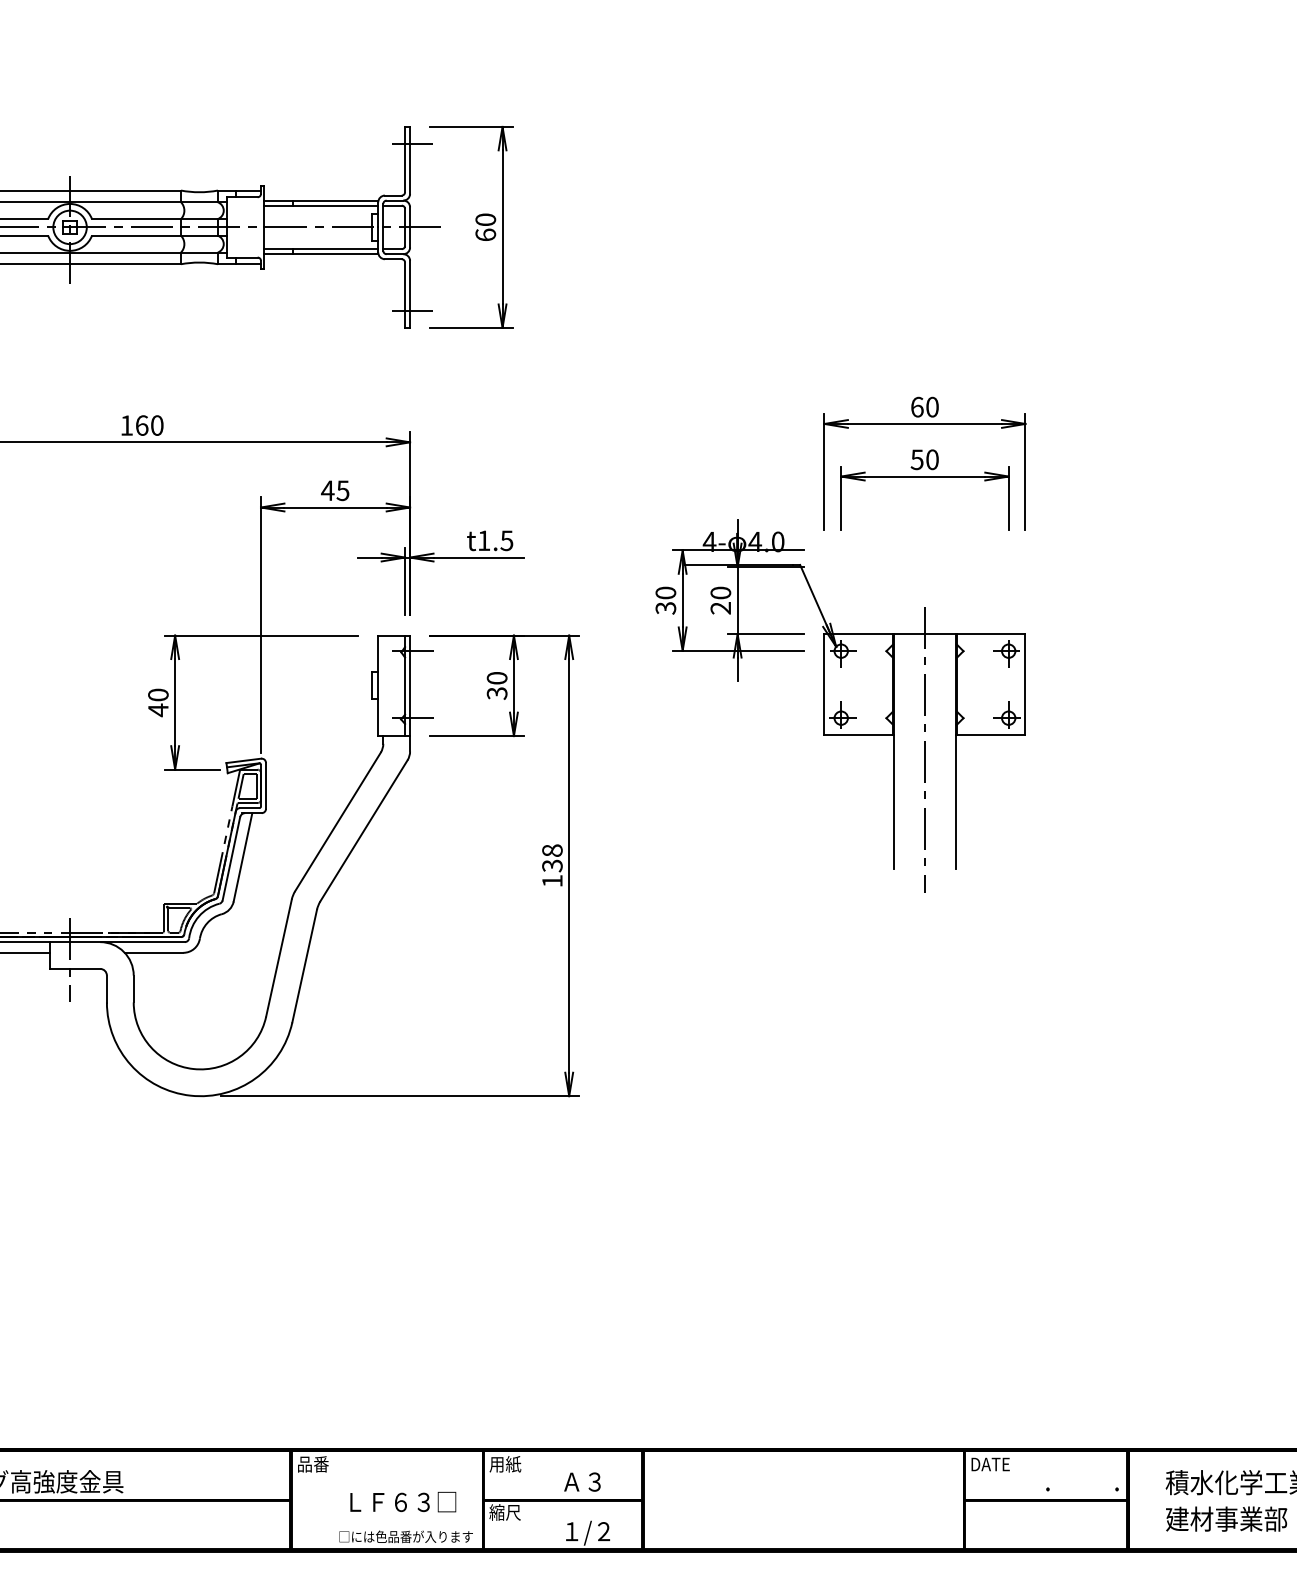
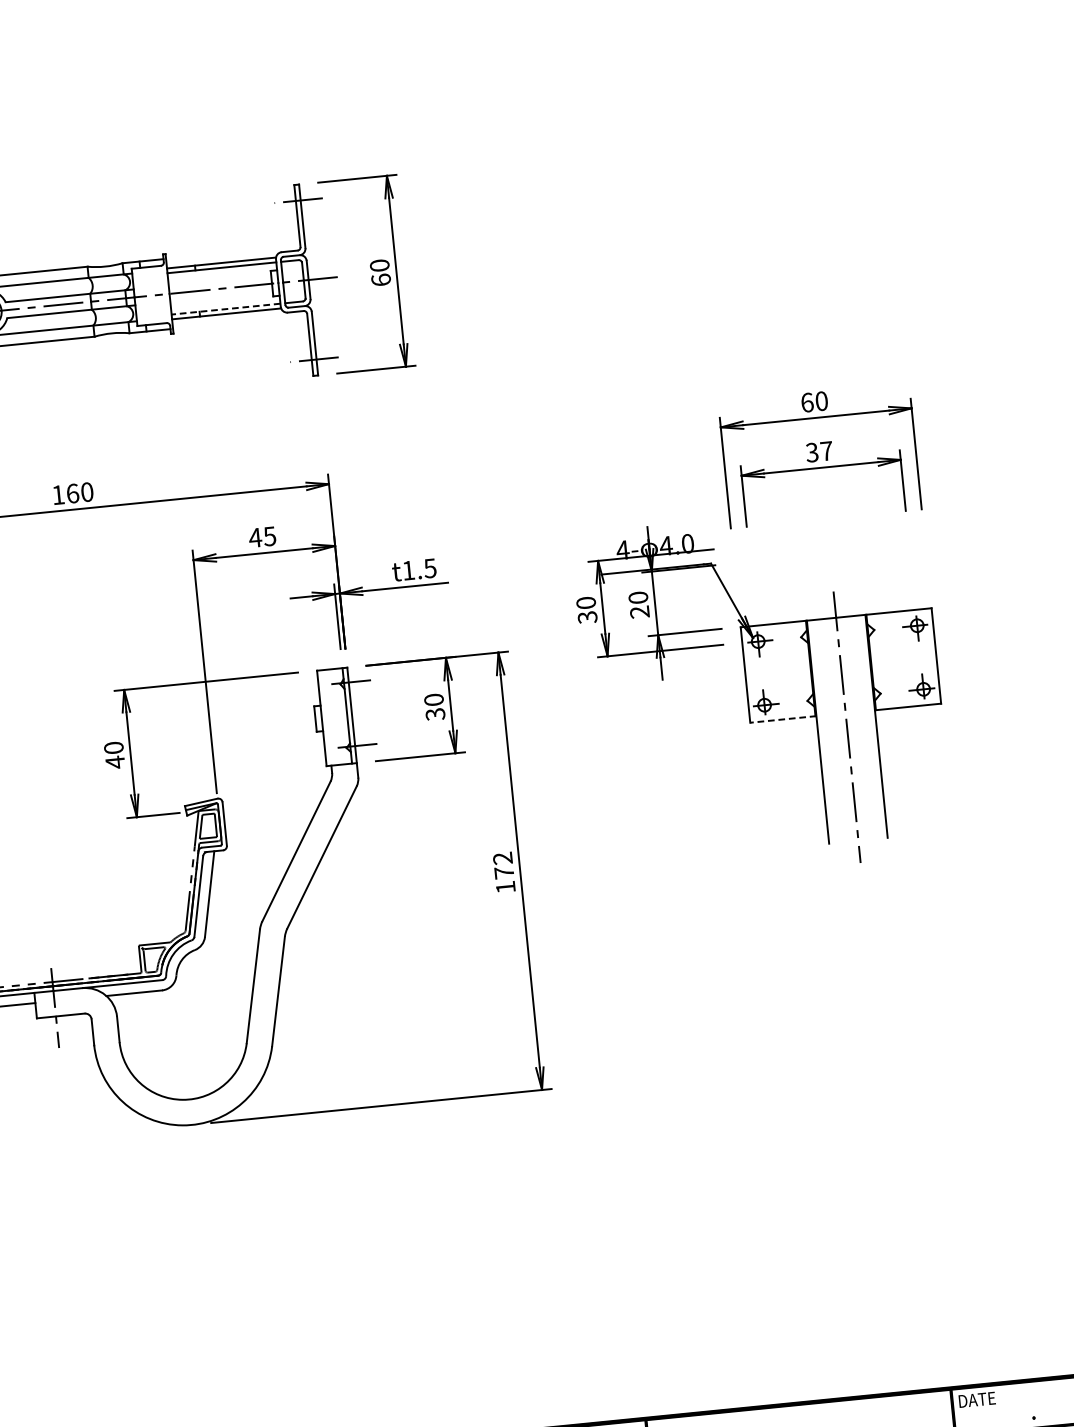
line: (320, 249) -> (225, 309), solid -> dashed
text: (924, 459) -> (819, 451), 50 -> 37
line: (859, 734) -> (783, 718), solid -> dashed
text: (552, 858) -> (503, 865), 138 -> 172

